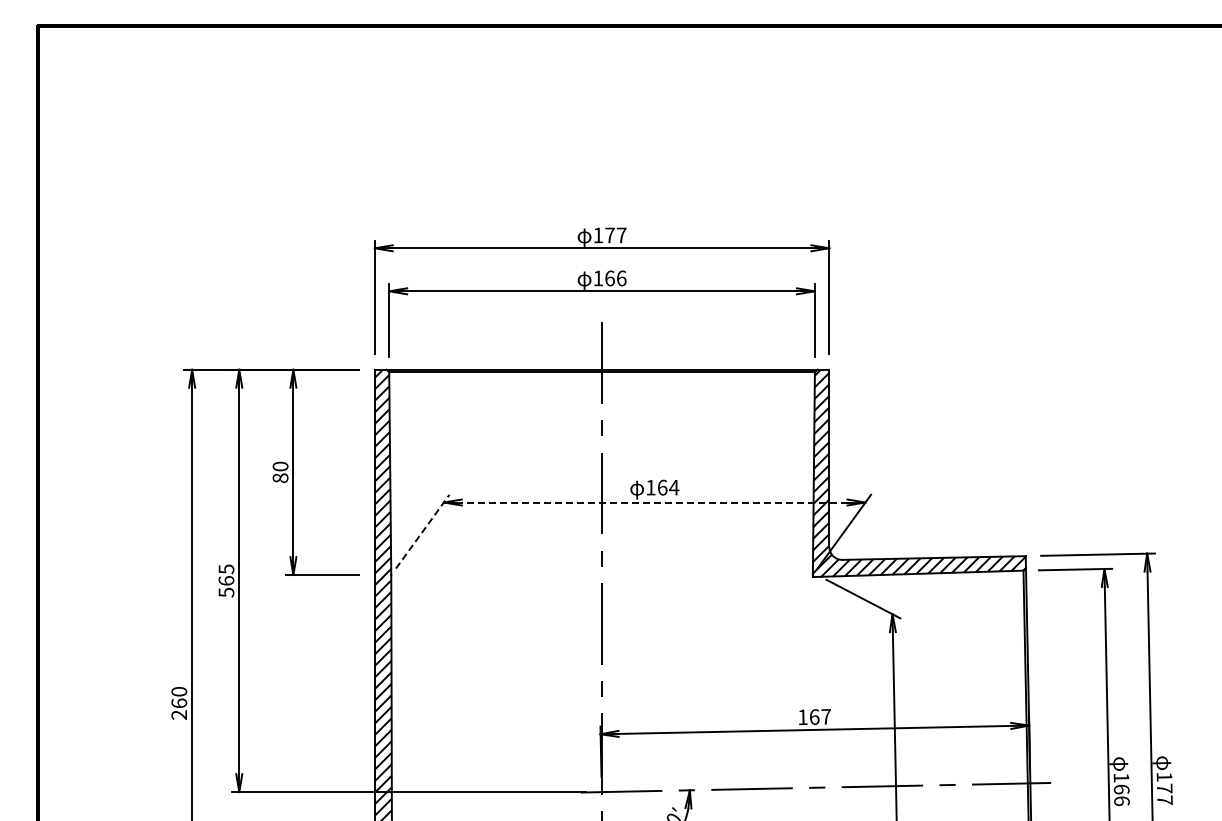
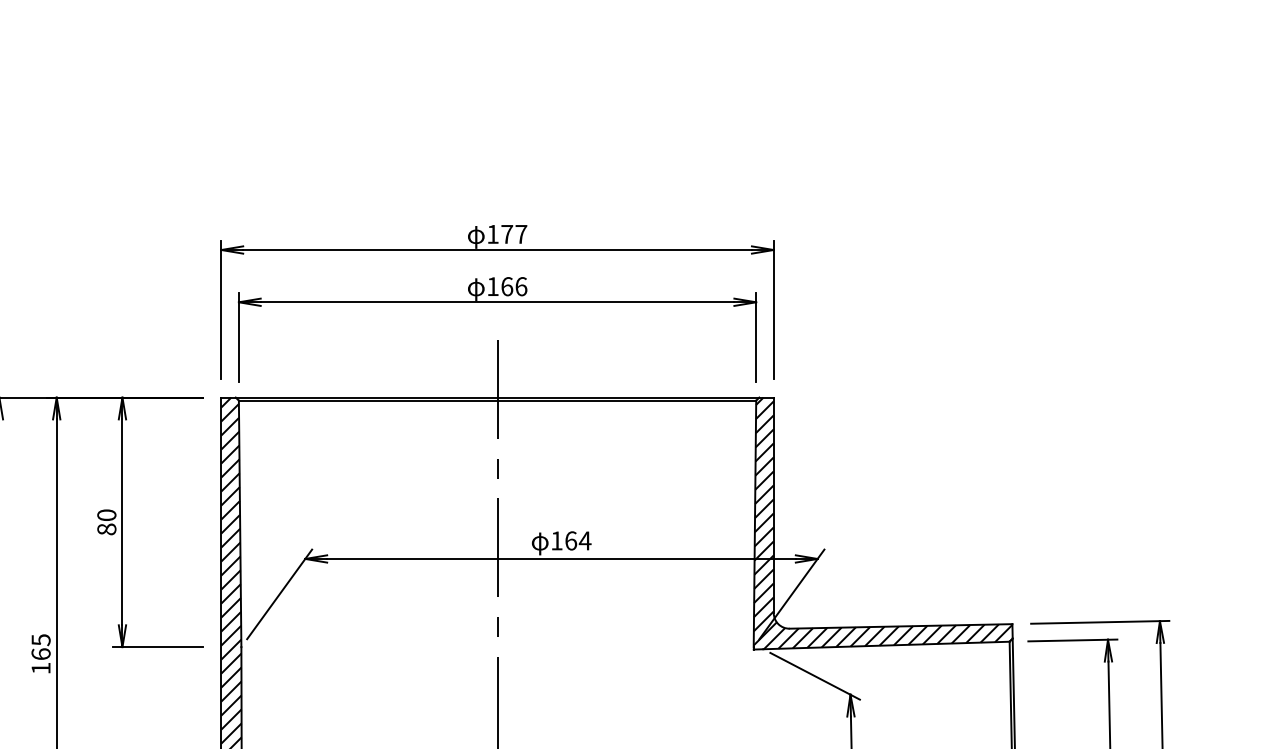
line: (654, 502) -> (561, 558), dashed -> solid
line: (422, 531) -> (279, 594), dashed -> solid
text: (226, 592) -> (41, 668), 565 -> 165

